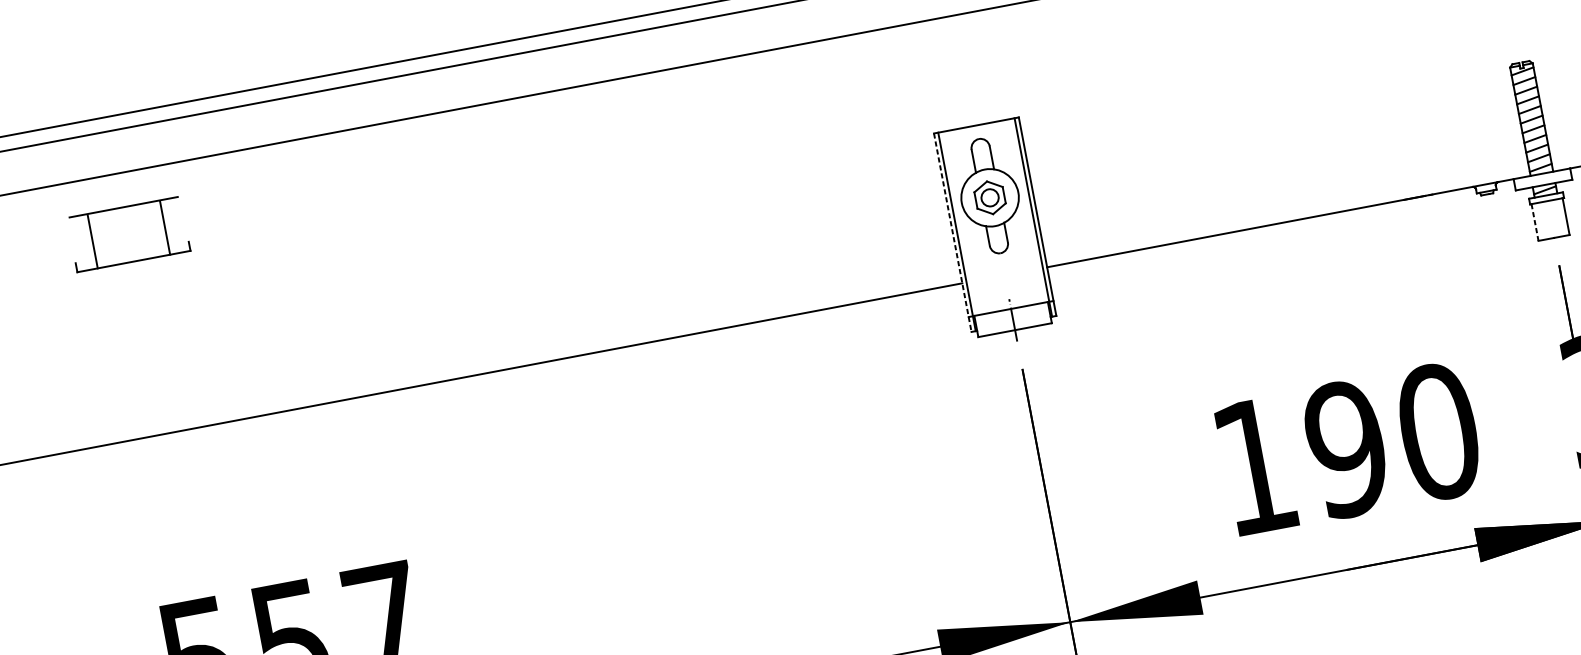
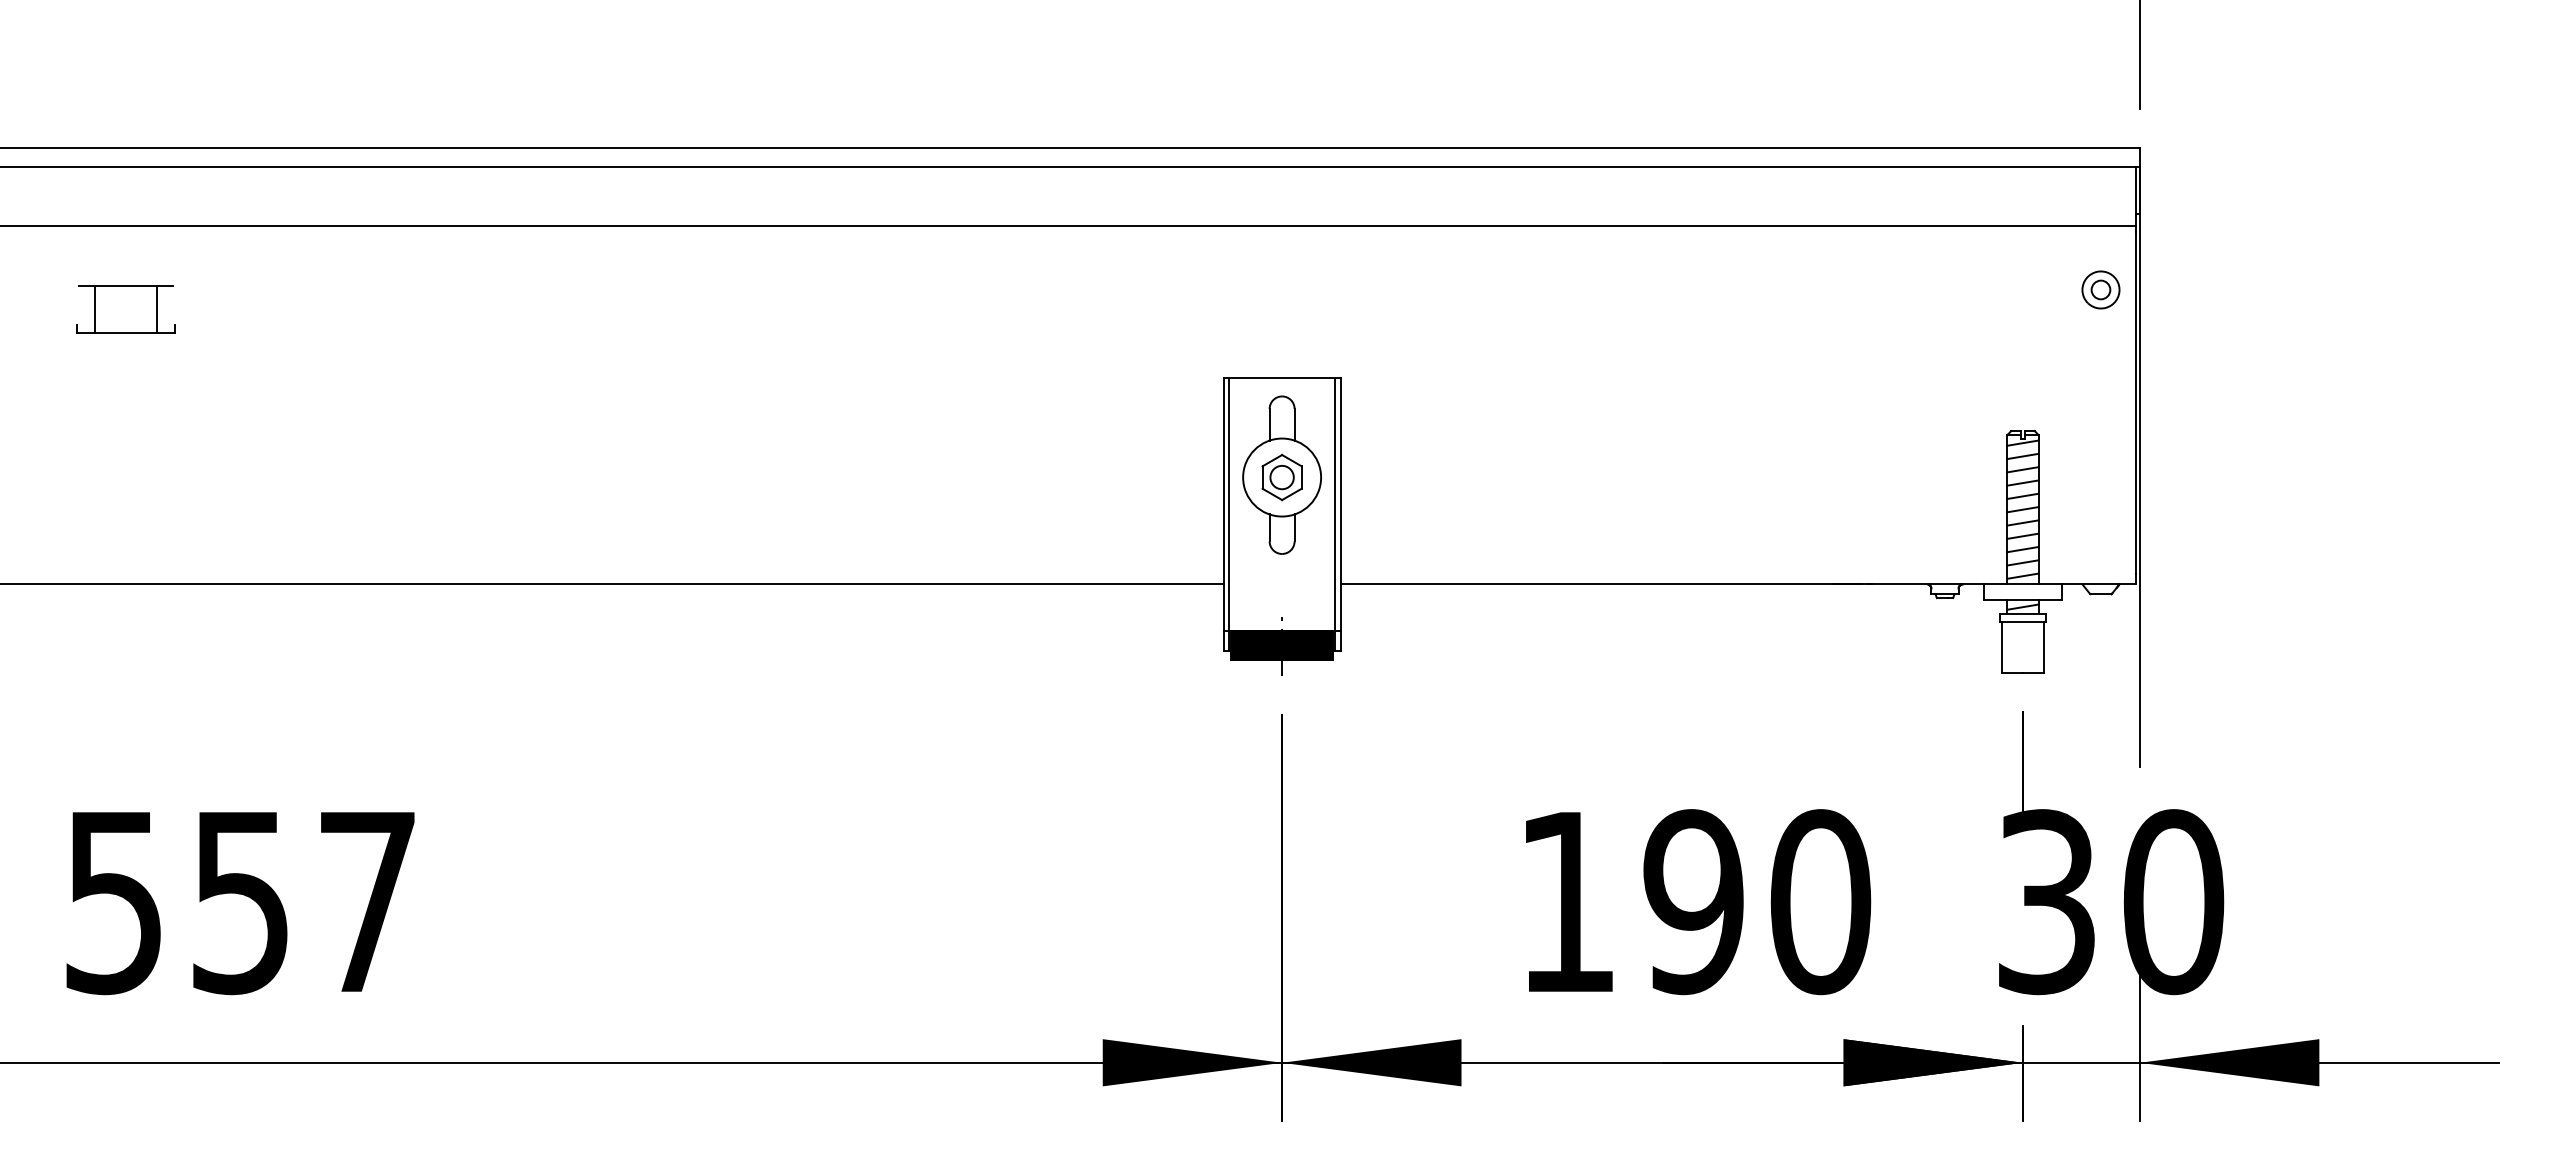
line: (1535, 223) -> (2001, 648), dashed -> solid
line: (952, 232) -> (1223, 514), dashed -> solid
part: (128, 234) -> (125, 309), size x0.62
hatch: (1012, 319) -> (1281, 645), added

